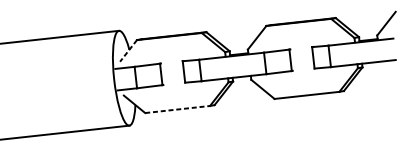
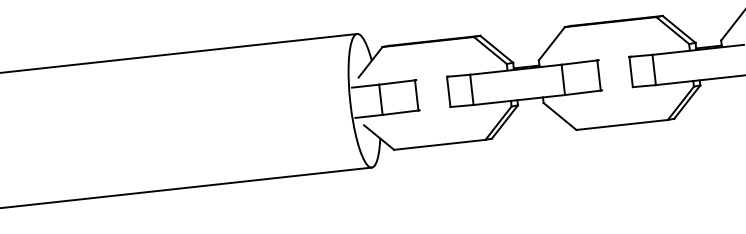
line: (128, 51) -> (370, 62), dashed -> solid
line: (177, 109) -> (439, 144), dashed -> solid

